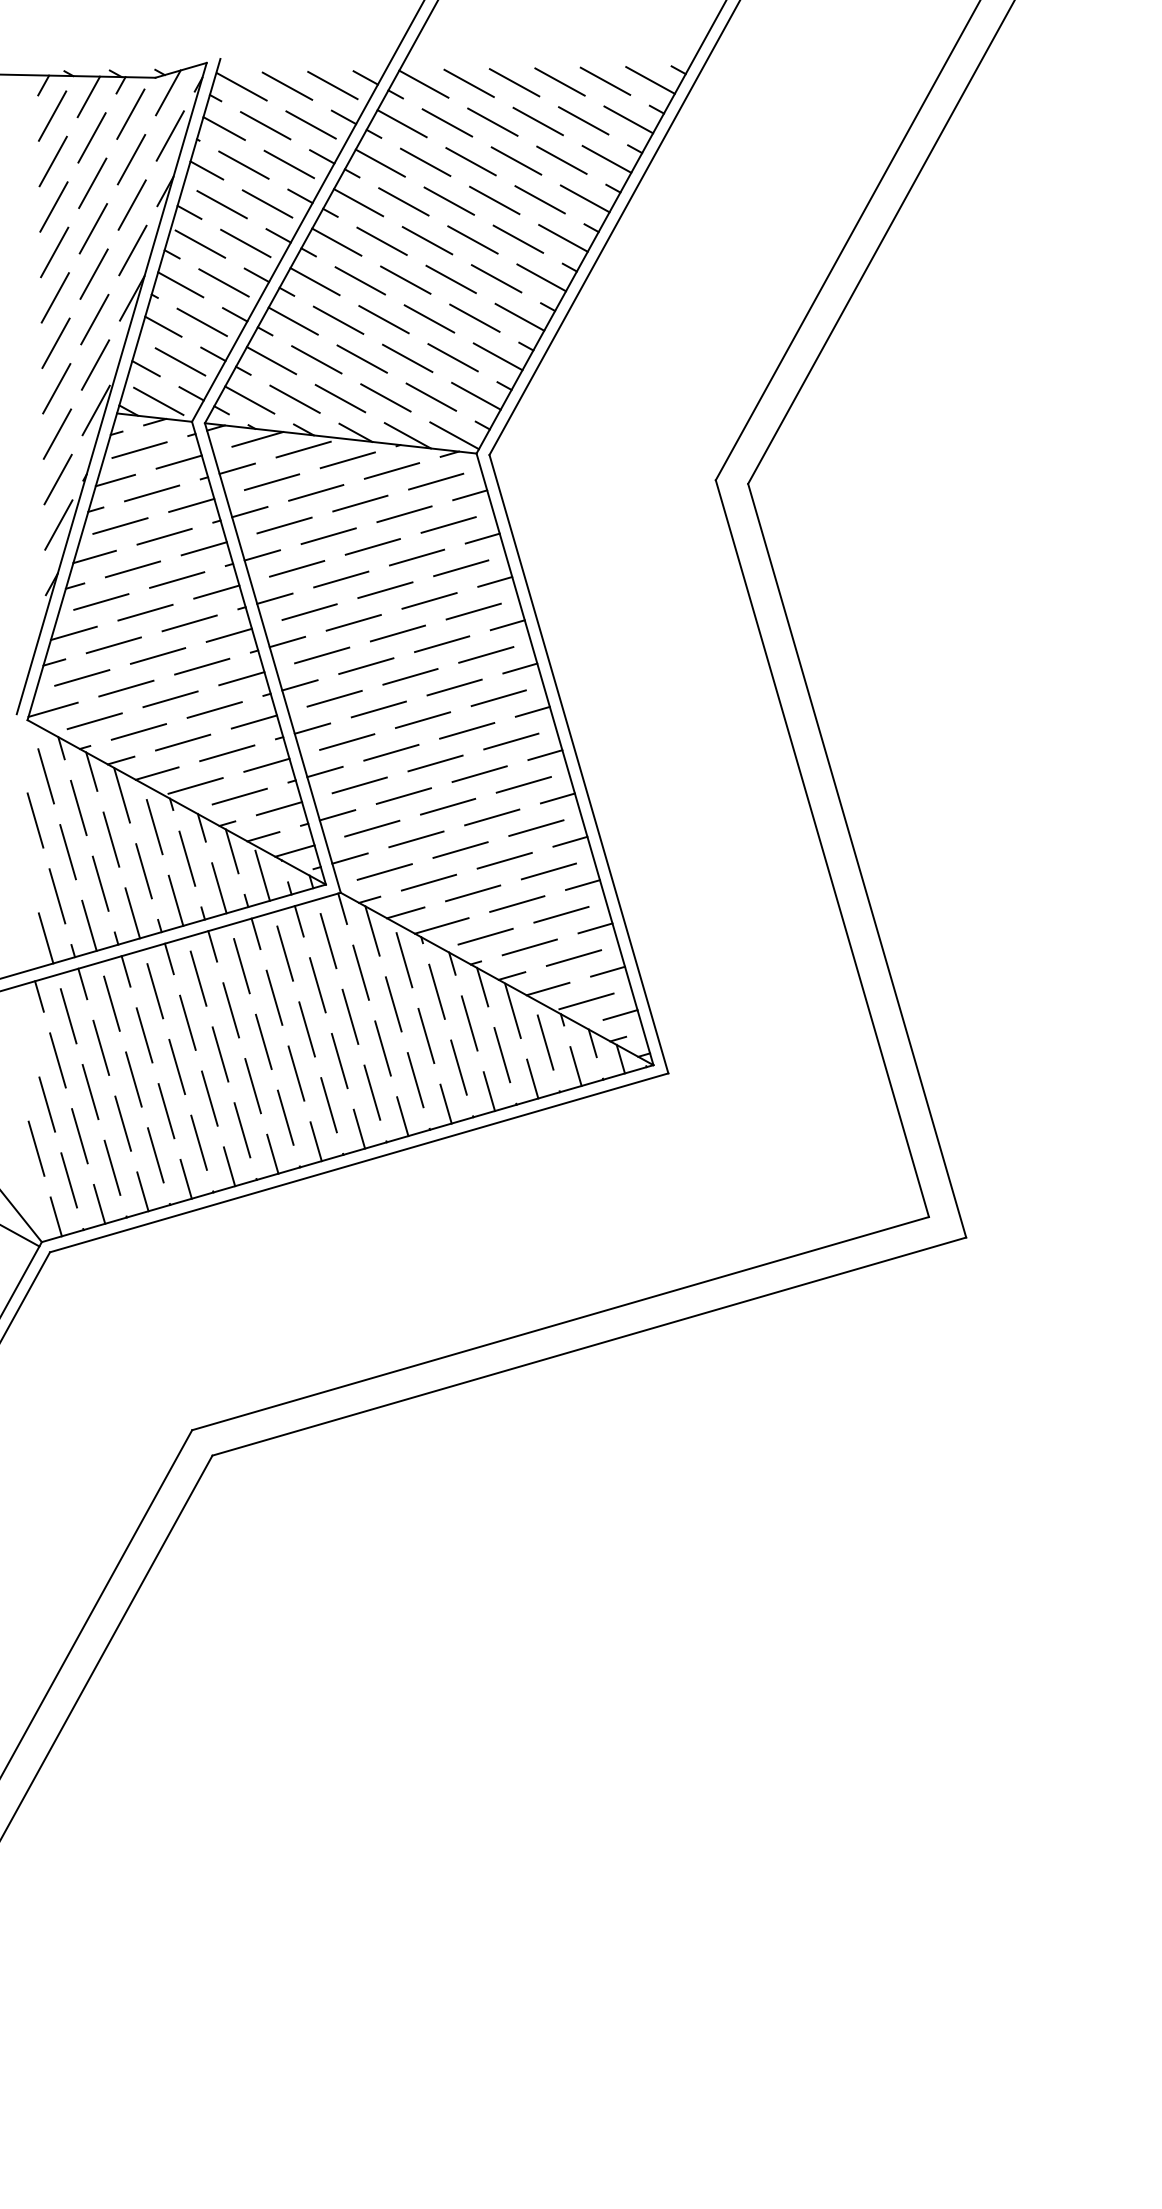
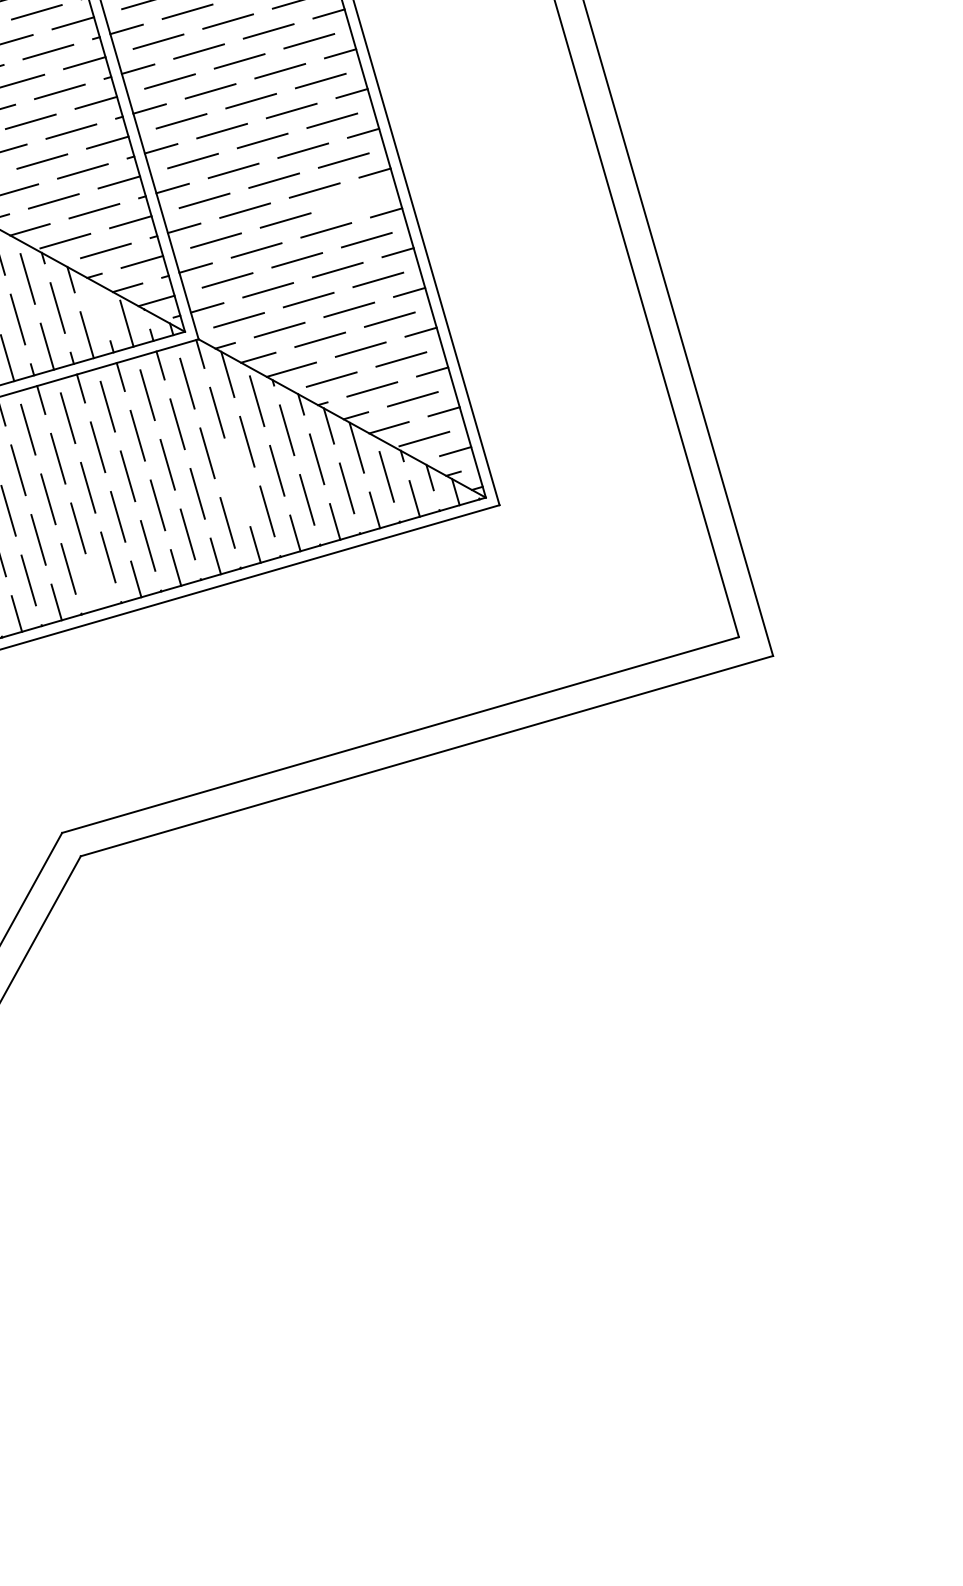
line: (511, 741) -> (355, 200), removed
line: (231, 851) -> (98, 301), removed
line: (382, 1048) -> (236, 482), removed
line: (229, 1166) -> (96, 590), removed

